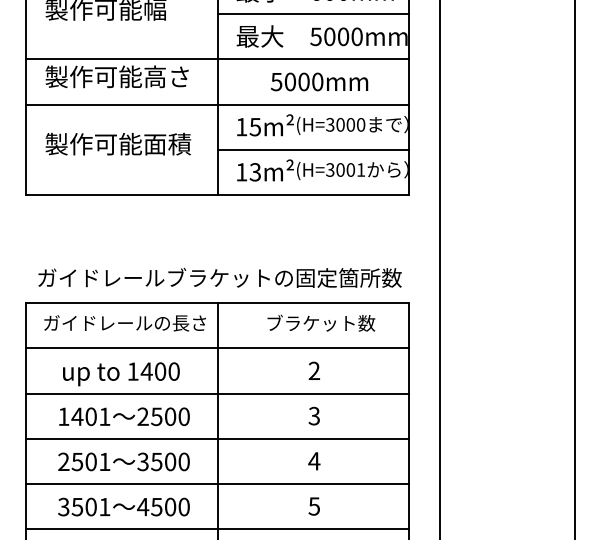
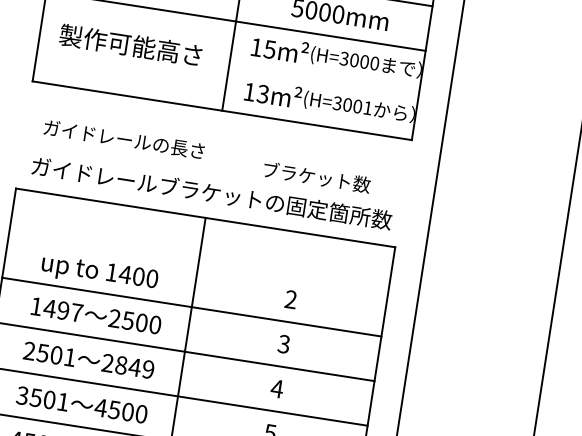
text: (167, 143) -> (180, 52), 製作可能面積 -> 製作可能高さ
line: (313, 149) -> (324, 80), removed
text: (321, 322) -> (317, 176), moved
text: (124, 323) -> (123, 139), moved
line: (217, 348) -> (198, 262), removed
text: (97, 416) -> (69, 311), 1401 -> 1497
text: (163, 461) -> (128, 365), 3500 -> 2849

